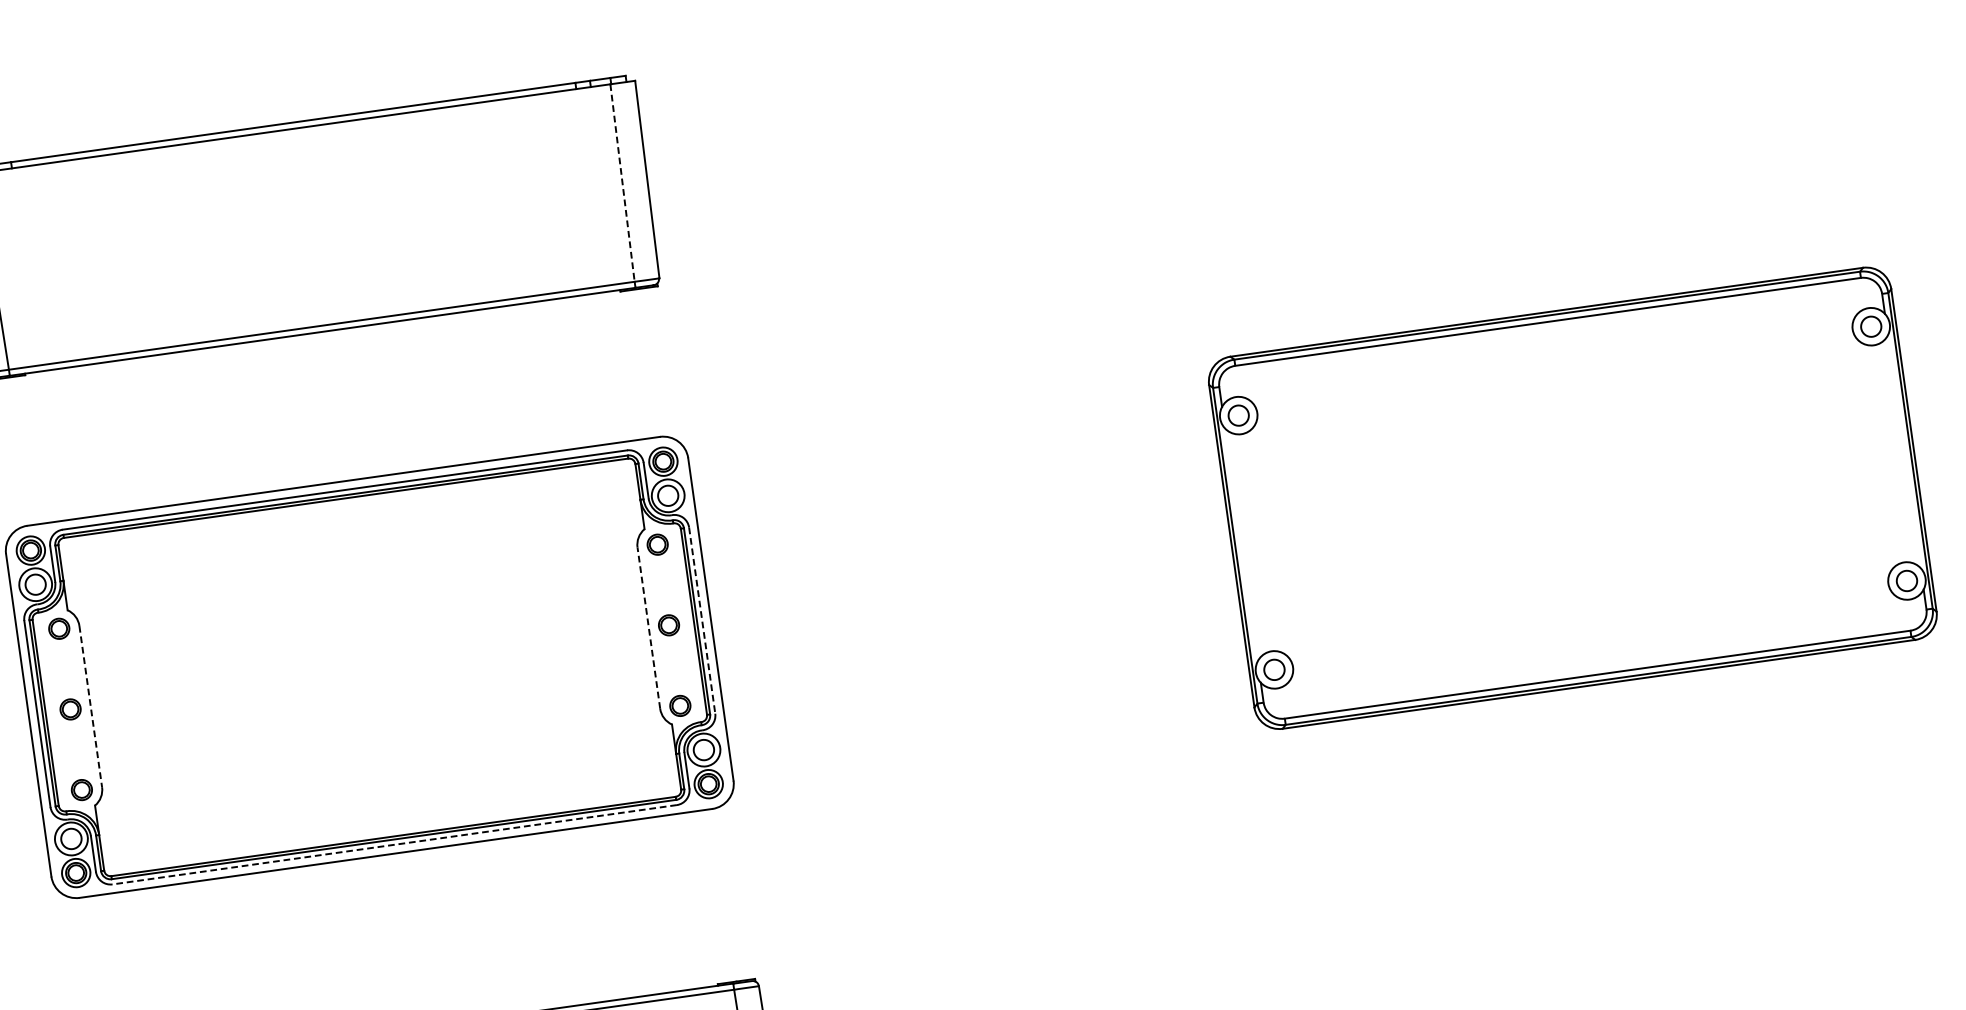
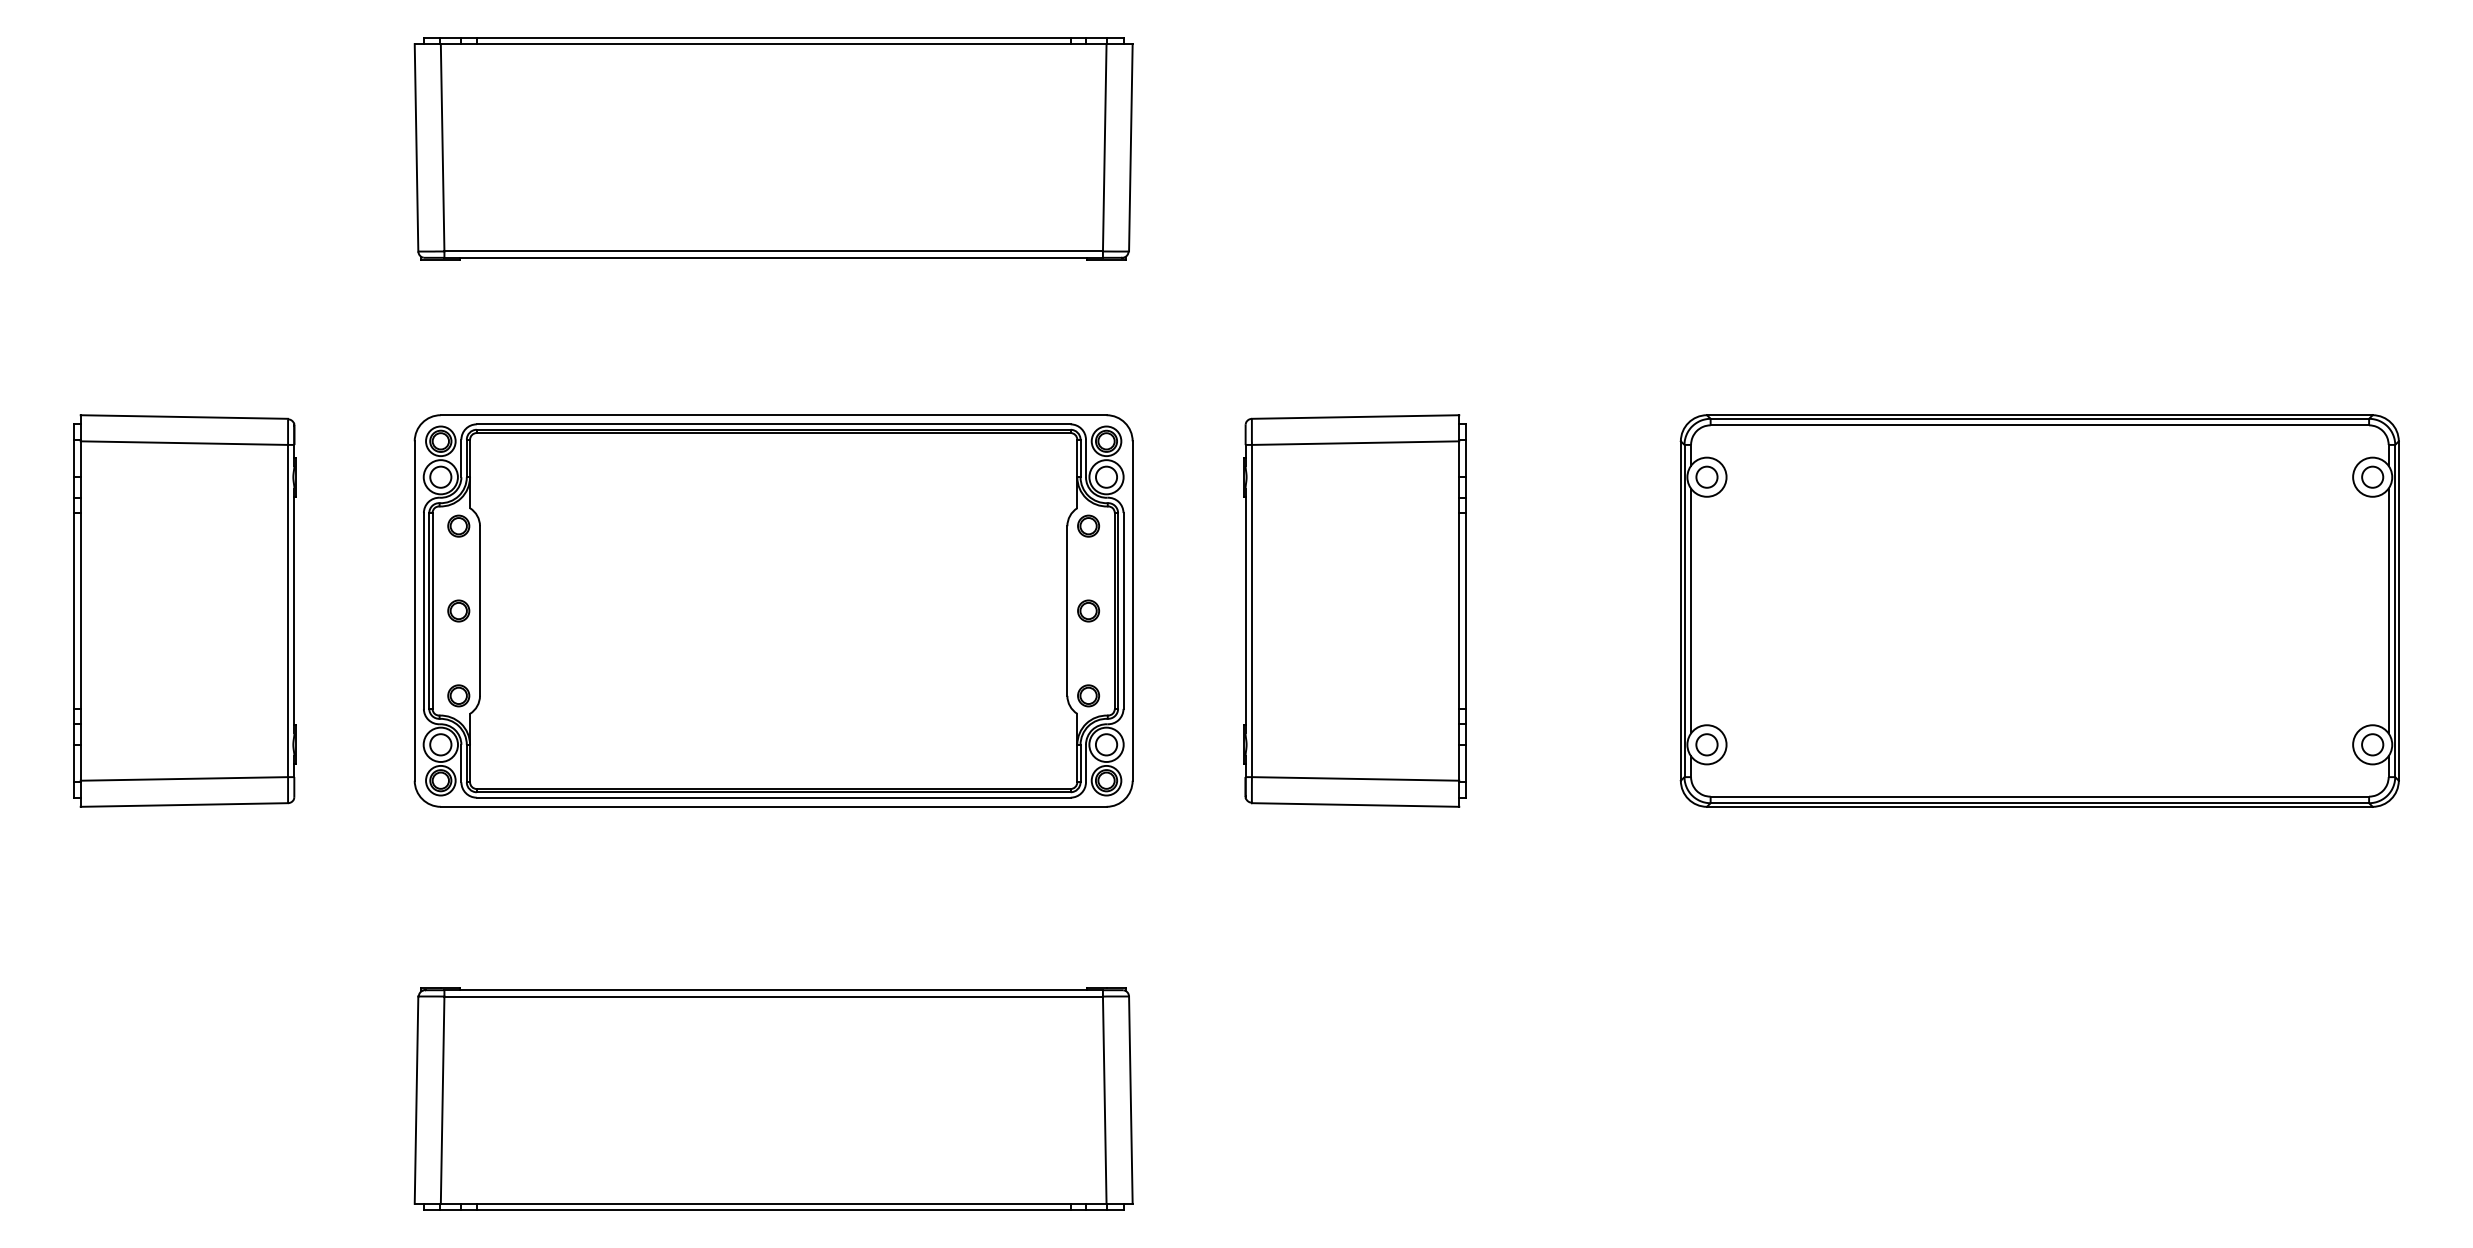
line: (622, 182) -> (1104, 147), dashed -> solid
line: (1904, 451) -> (2388, 610), added
line: (1241, 544) -> (1691, 610), added
part: (921, 589) -> (1354, 610), added
line: (702, 621) -> (1123, 611), dashed -> solid
line: (649, 628) -> (1067, 611), dashed -> solid
line: (91, 706) -> (480, 611), dashed -> solid
line: (394, 844) -> (773, 797), dashed -> solid

